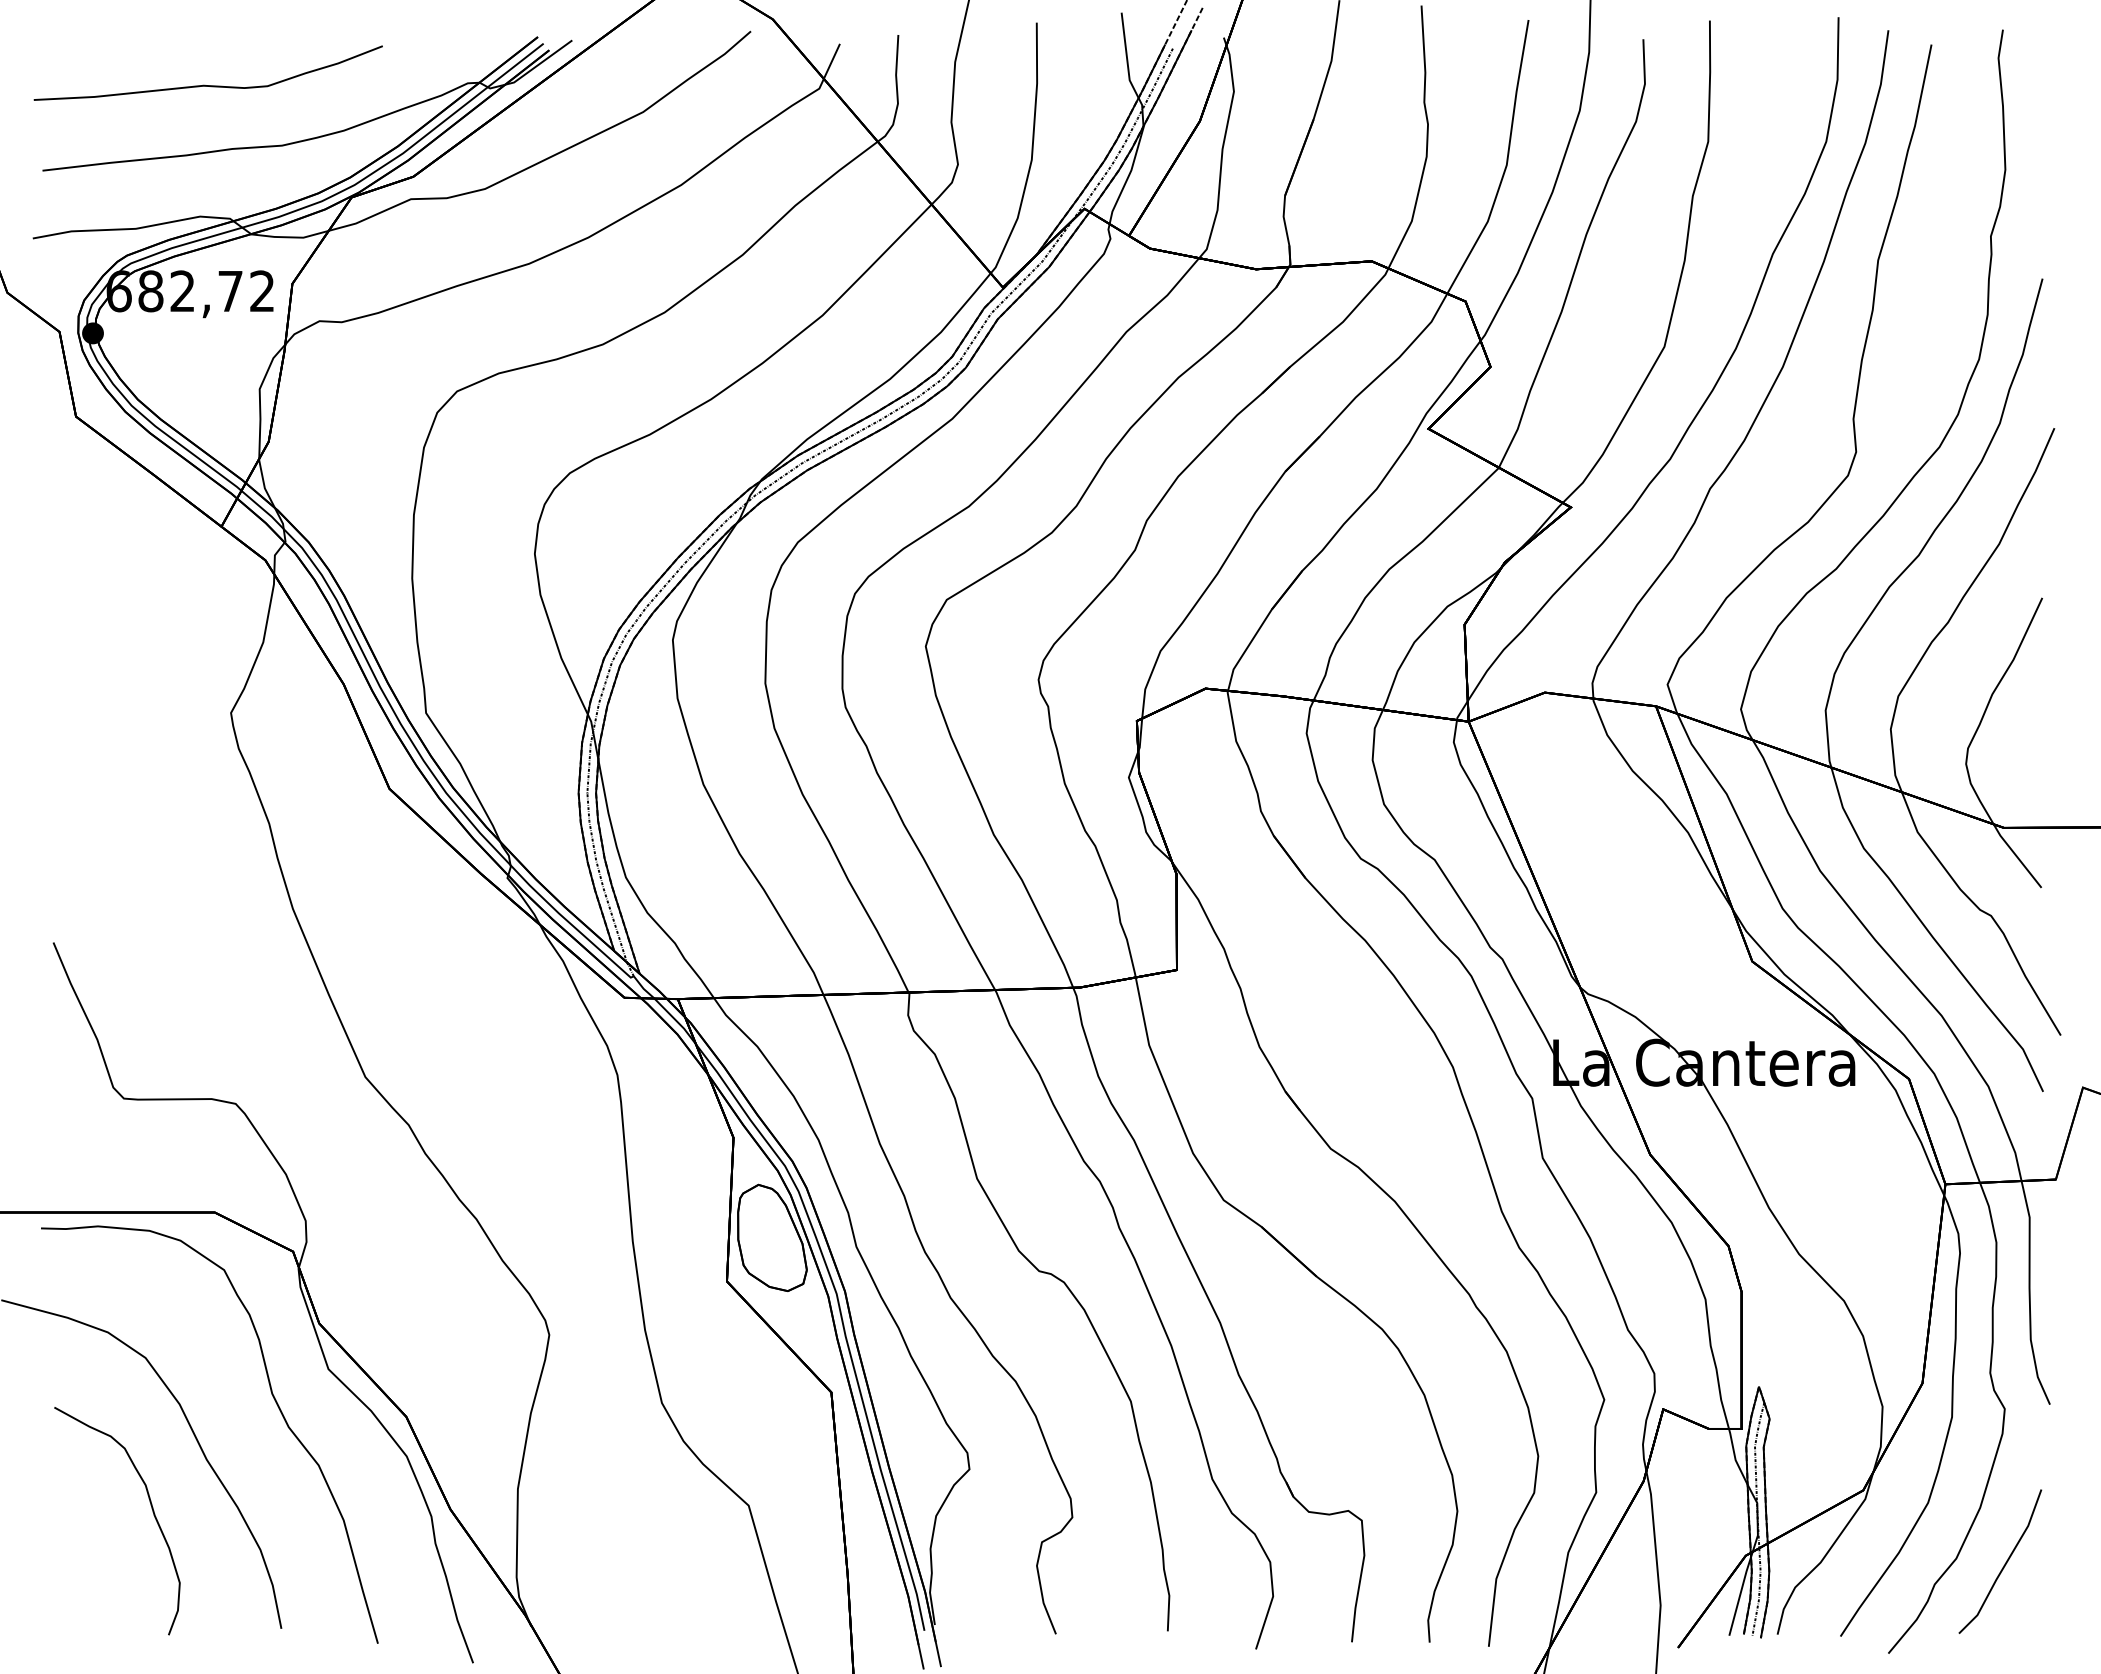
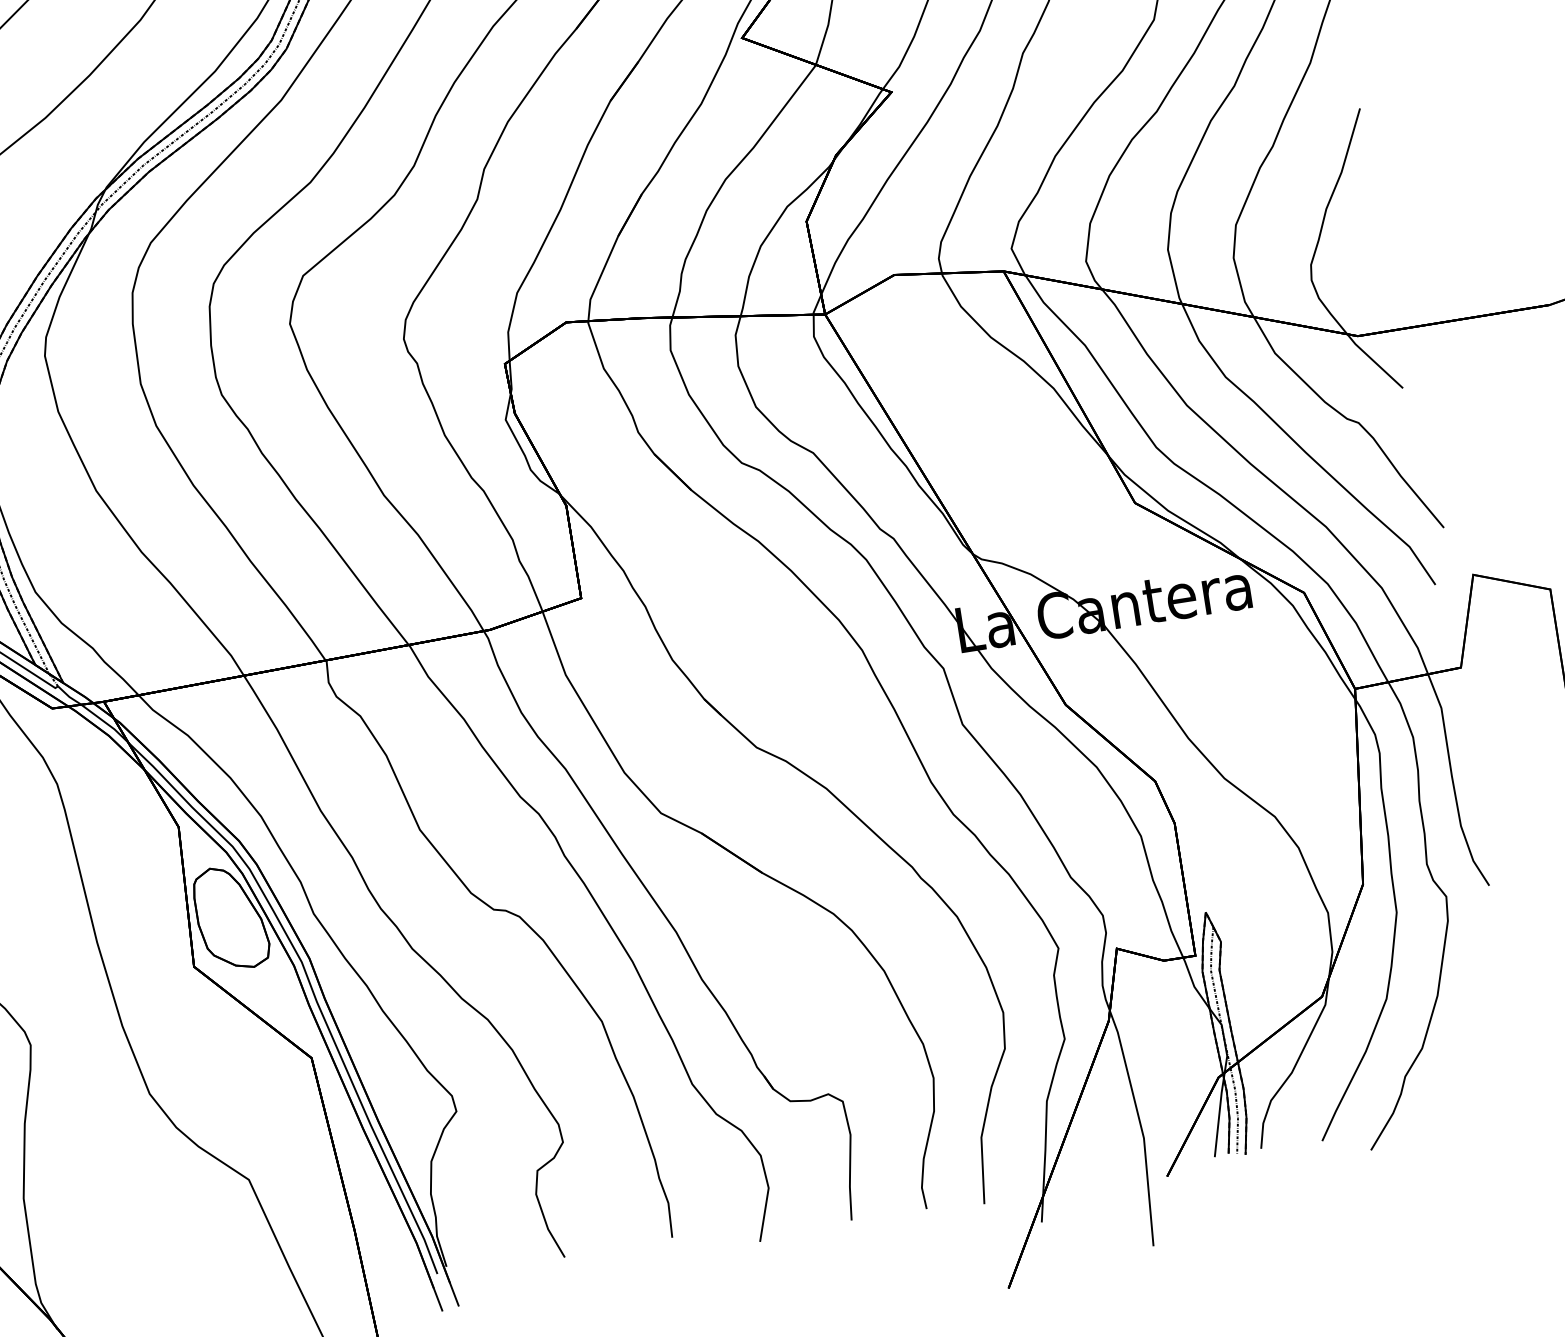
line: (2004, 1563) -> (1469, 1045), removed

